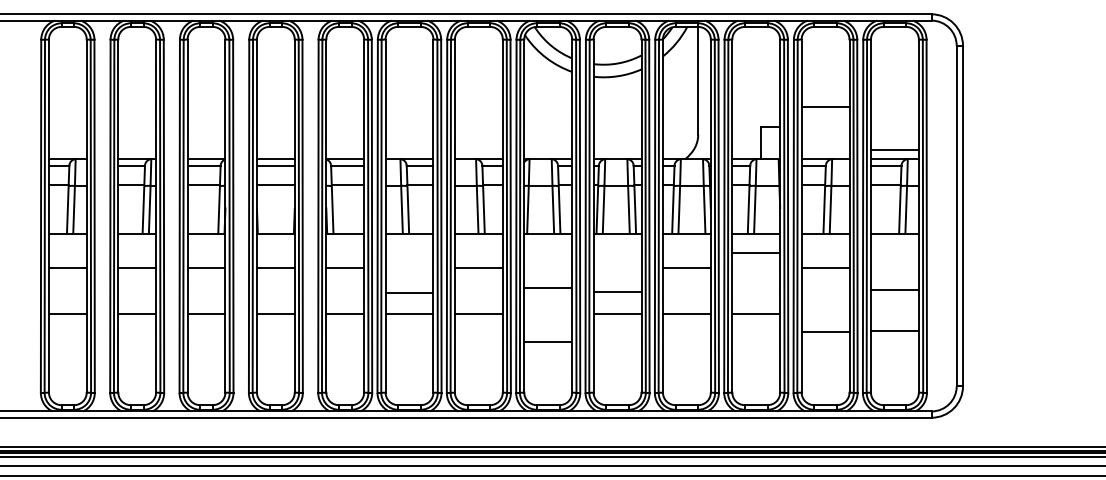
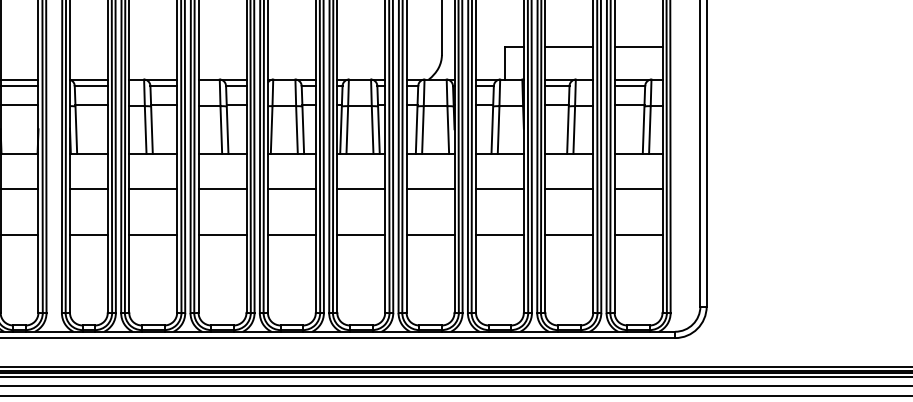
line: (825, 106) -> (569, 46), moved
line: (894, 149) -> (638, 46), moved
line: (756, 253) -> (500, 188), moved
line: (548, 288) -> (292, 188), moved
line: (894, 290) -> (638, 188), moved
line: (617, 292) -> (361, 188), moved
line: (409, 293) -> (153, 188), moved
line: (894, 331) -> (638, 234), moved
line: (825, 332) -> (569, 234), moved
line: (548, 342) -> (292, 234), moved

